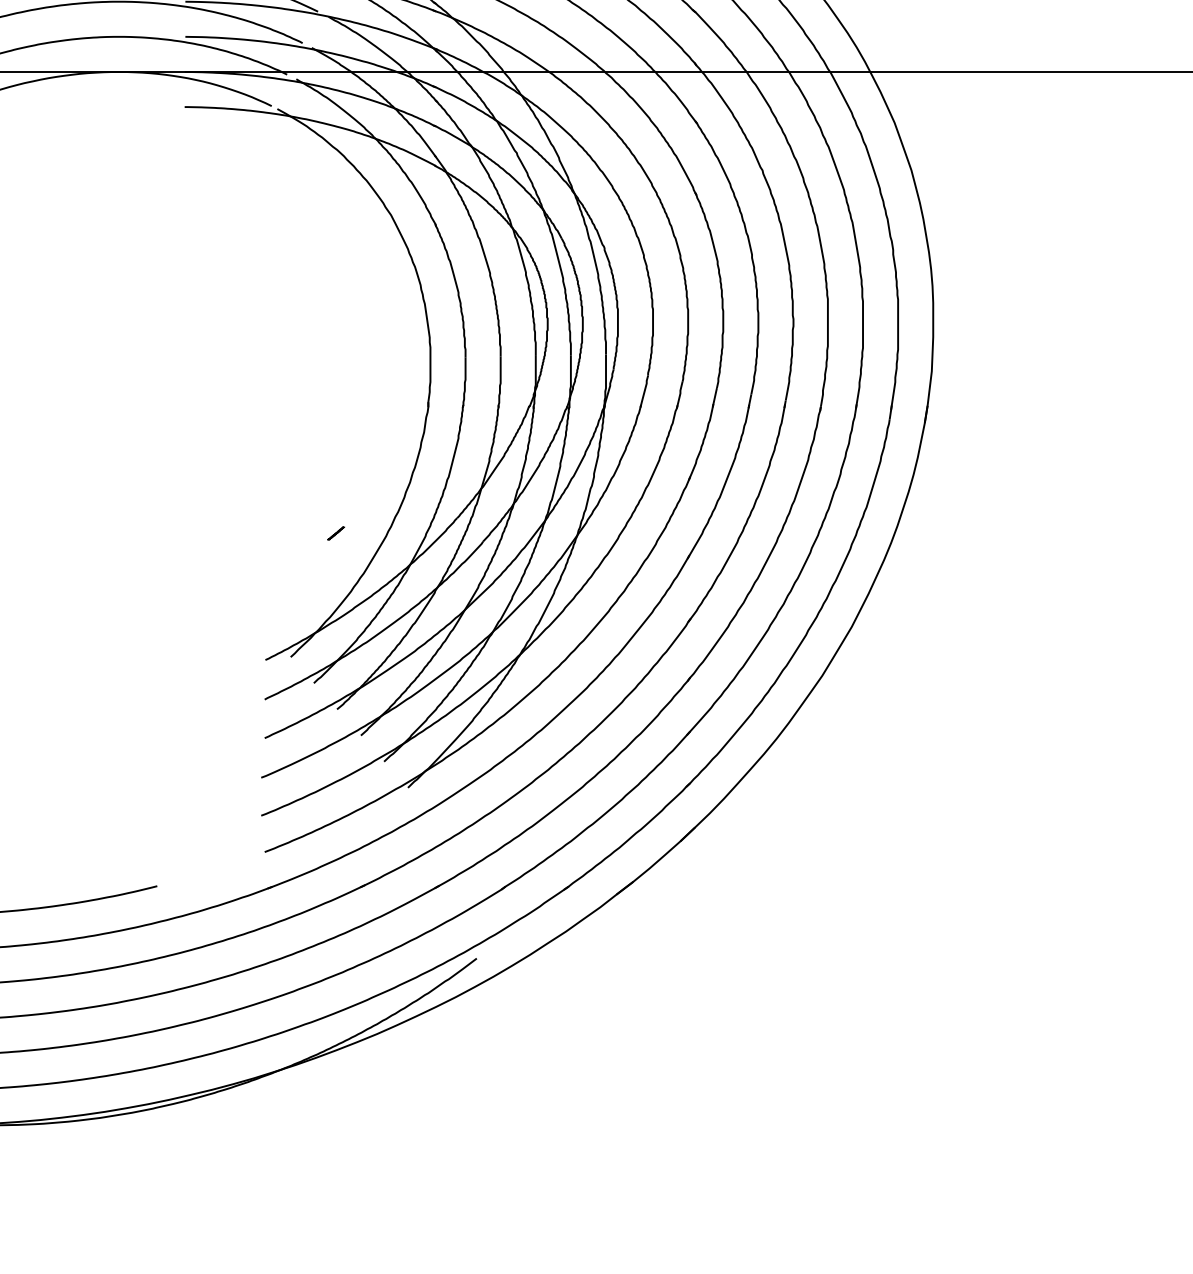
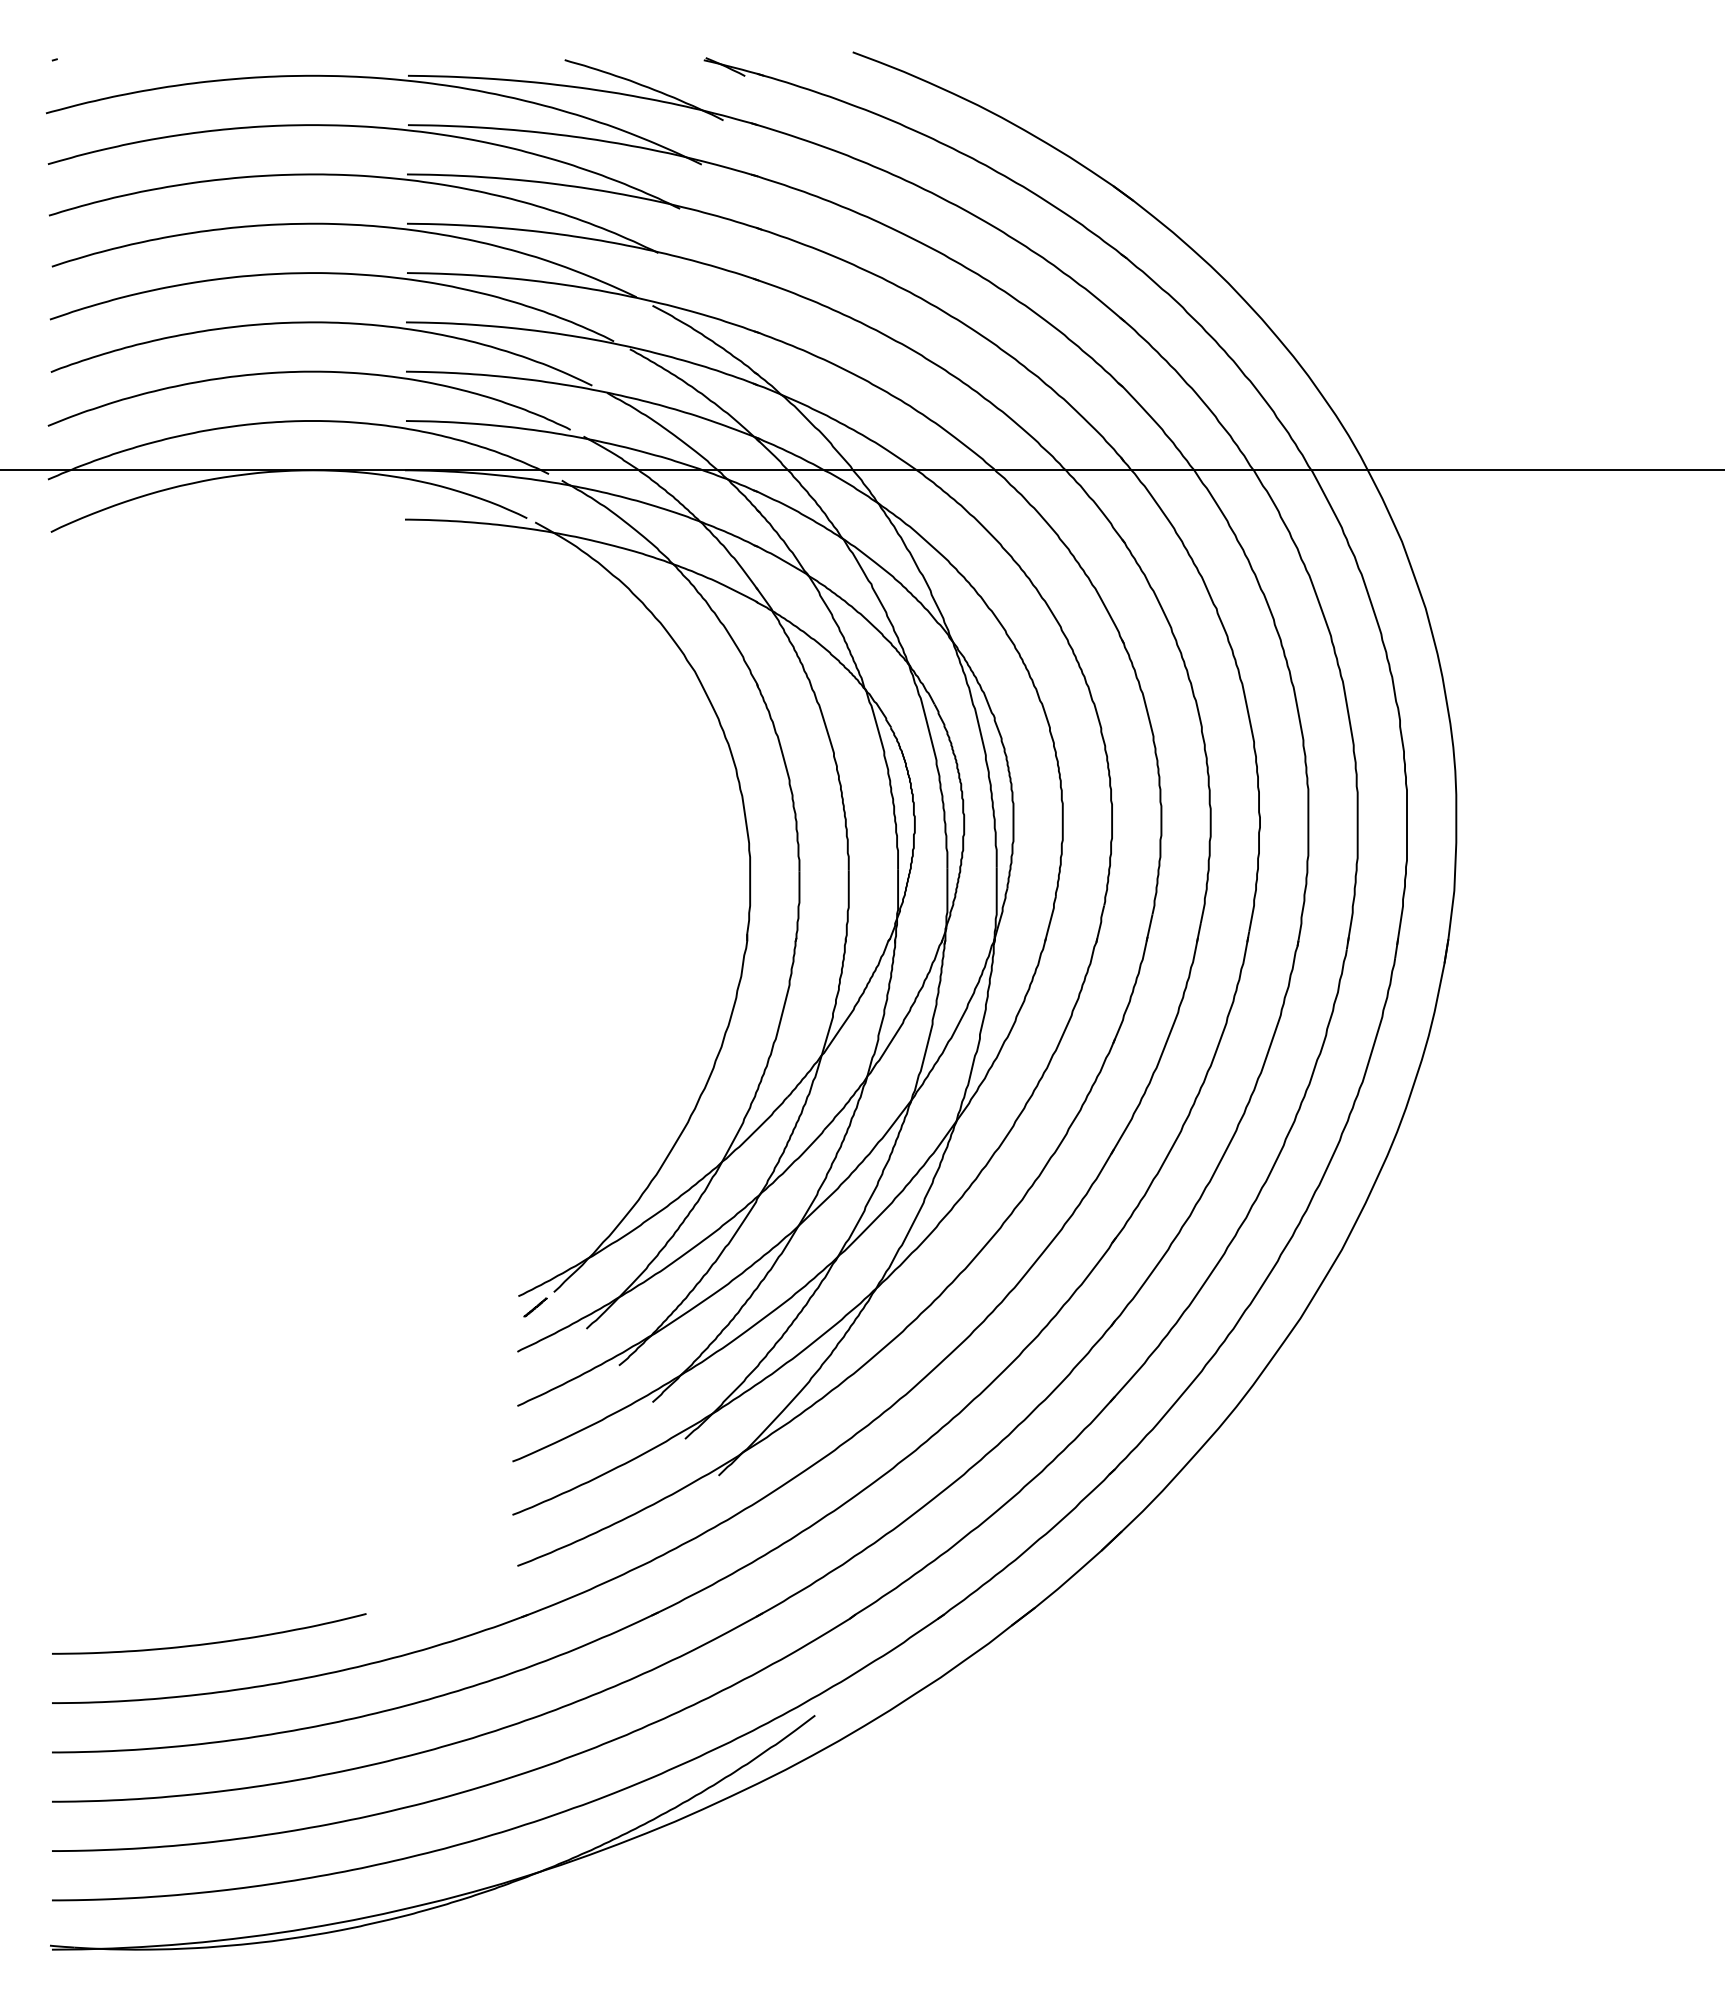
line: (336, 533) -> (535, 1307), moved

